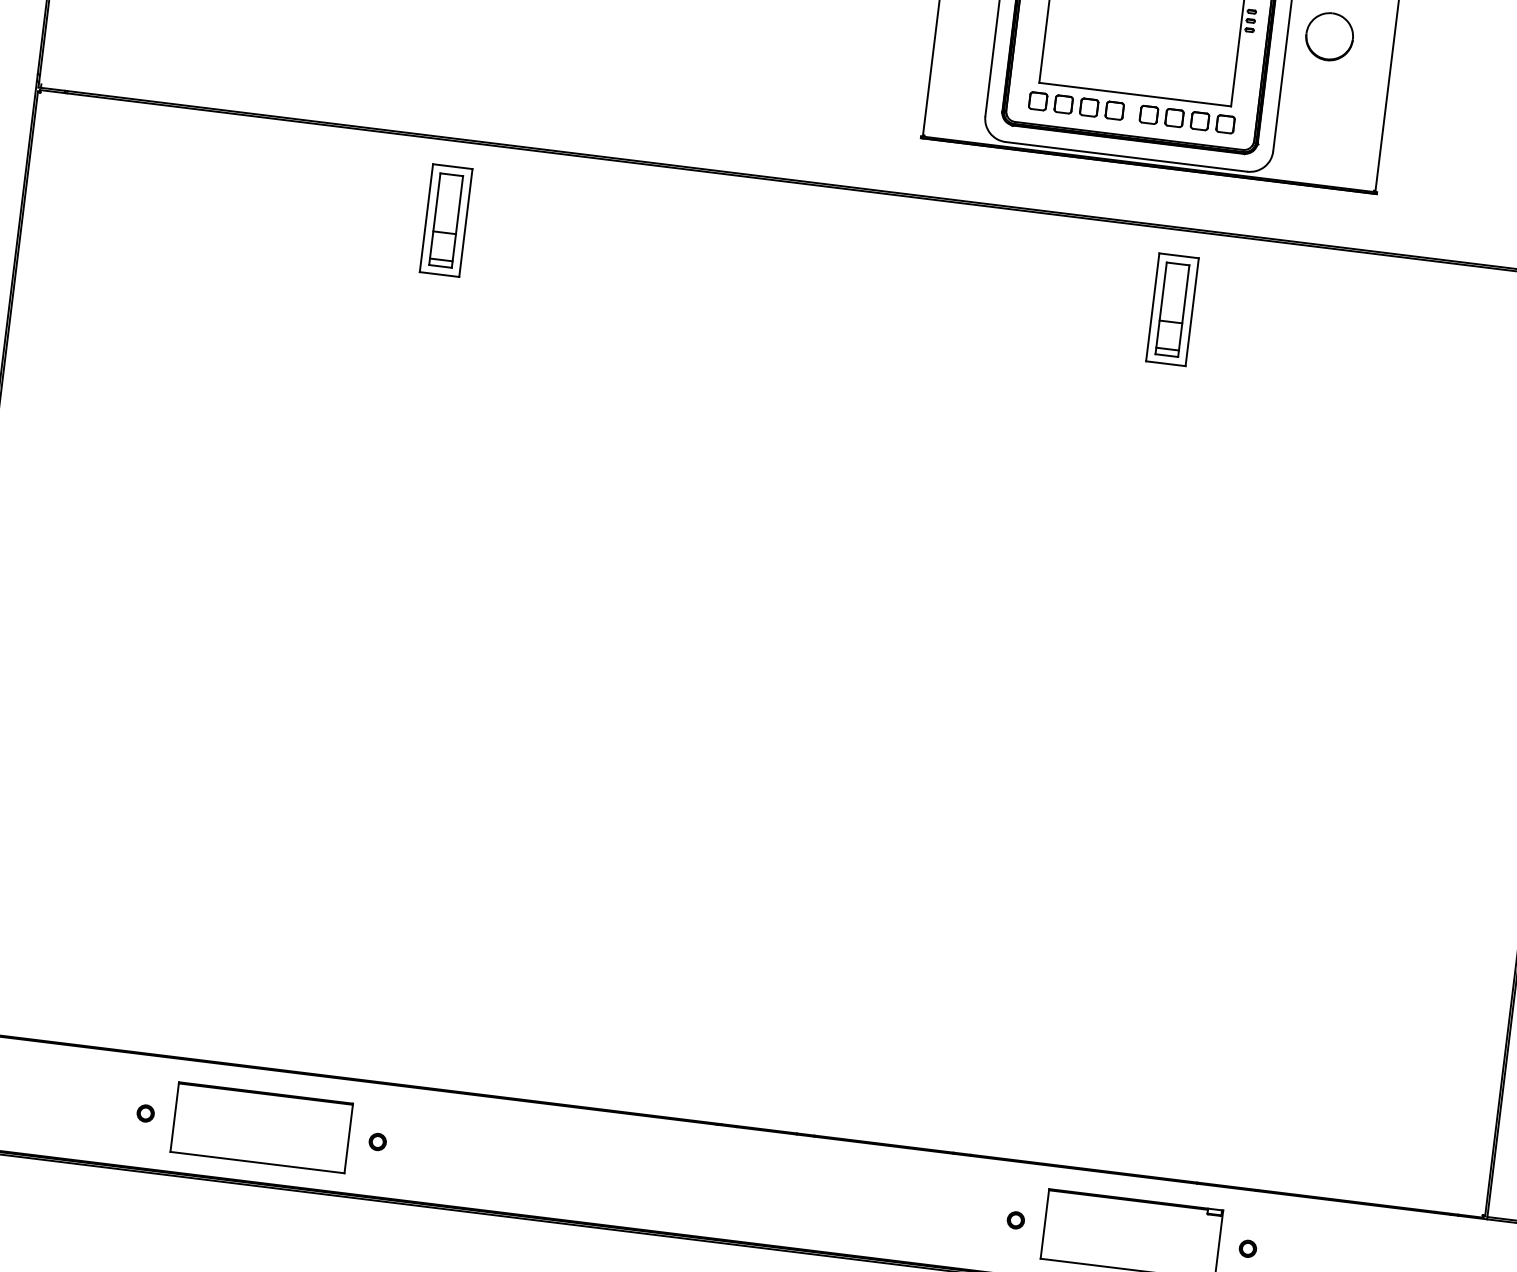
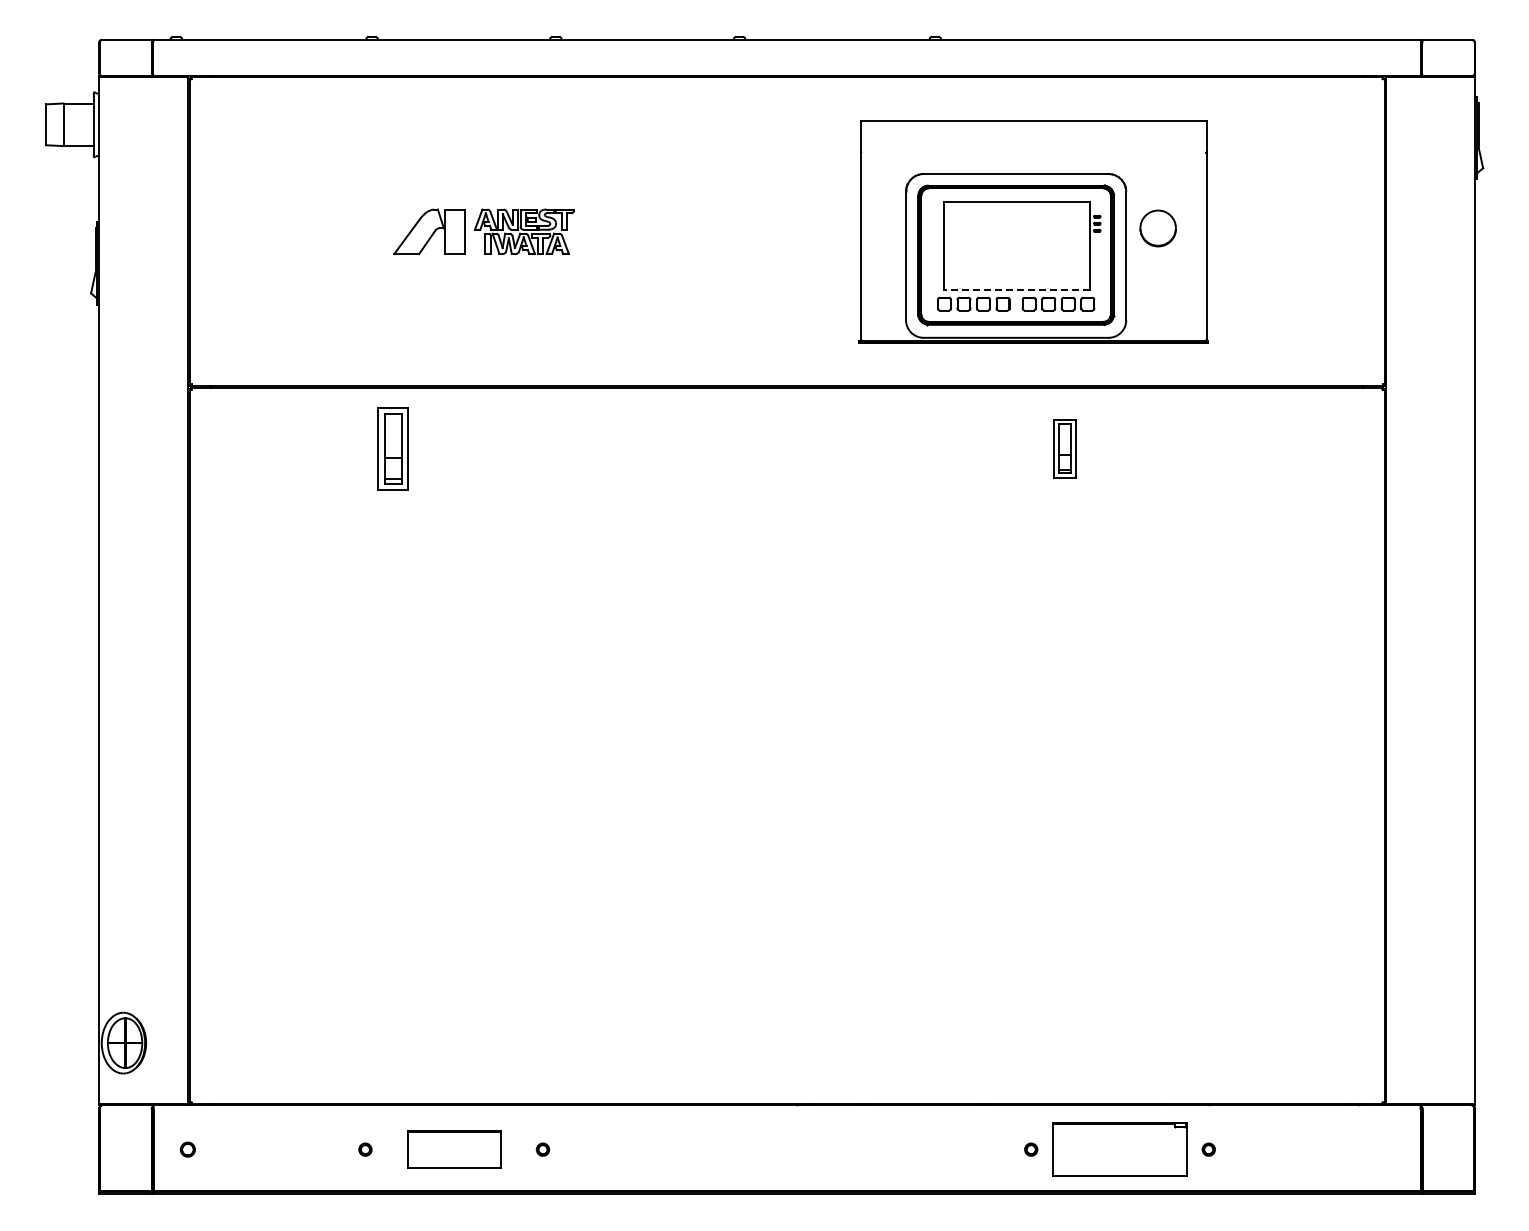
line: (1134, 95) -> (1016, 290), solid -> dashed
part: (445, 220) -> (392, 448), moved
part: (1171, 309) -> (1064, 448), size x0.7
part: (262, 1127) -> (454, 1149), size x0.7

